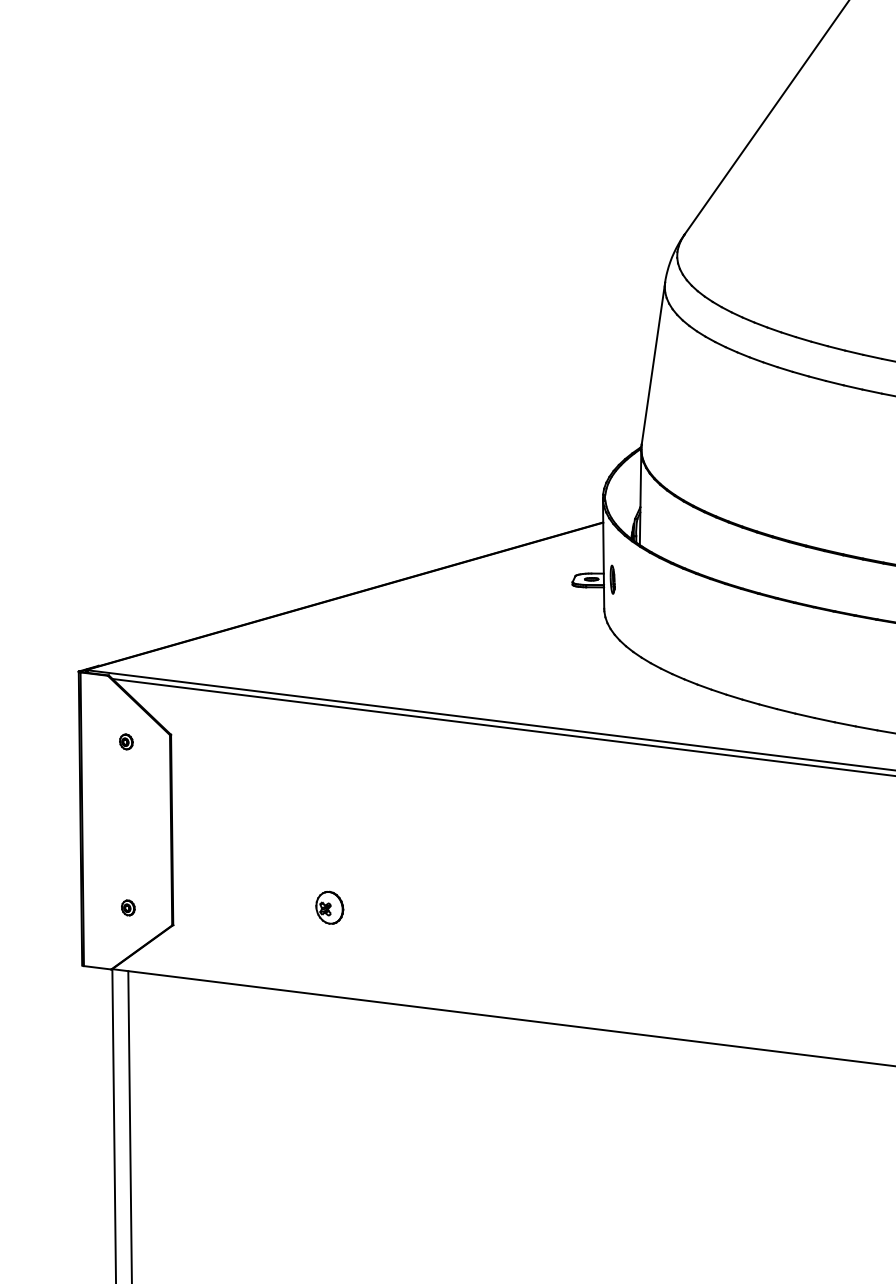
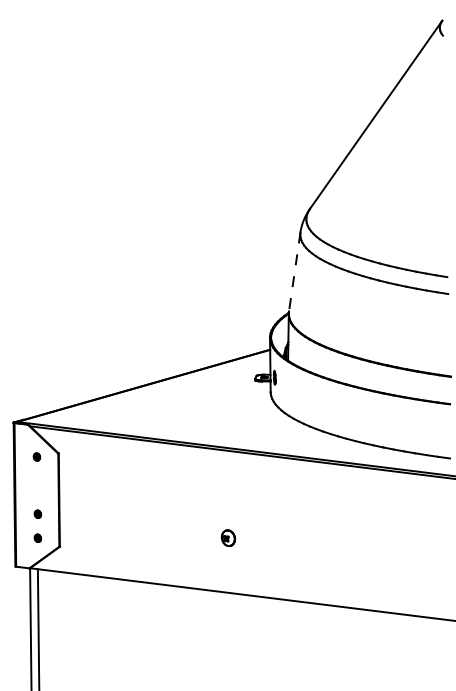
line: (652, 364) -> (294, 272), solid -> dashed
part: (127, 857) -> (37, 513), added
part: (327, 906) -> (227, 537), moved

